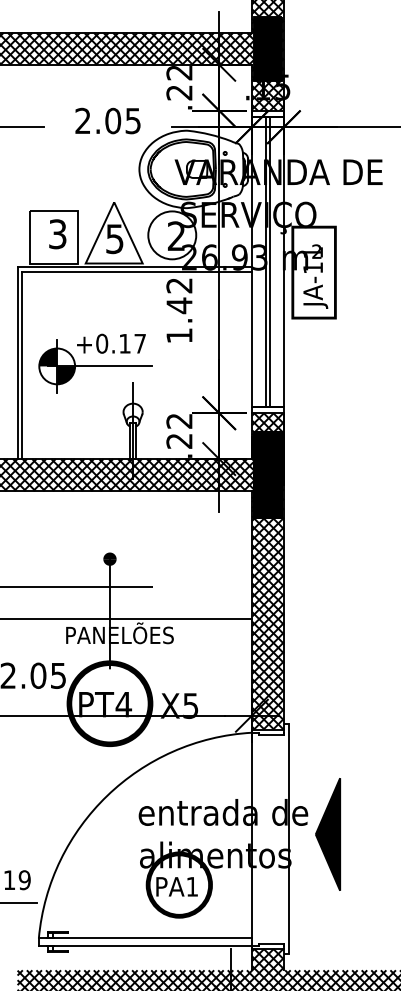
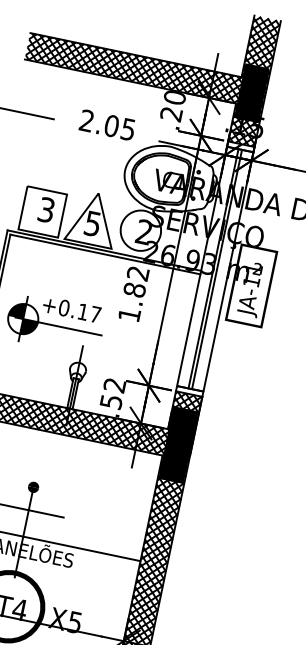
text: (179, 73) -> (174, 98), .22 -> .20
text: (179, 305) -> (134, 289), 1.42 -> 1.82
text: (179, 441) -> (111, 402), .22 -> .52

